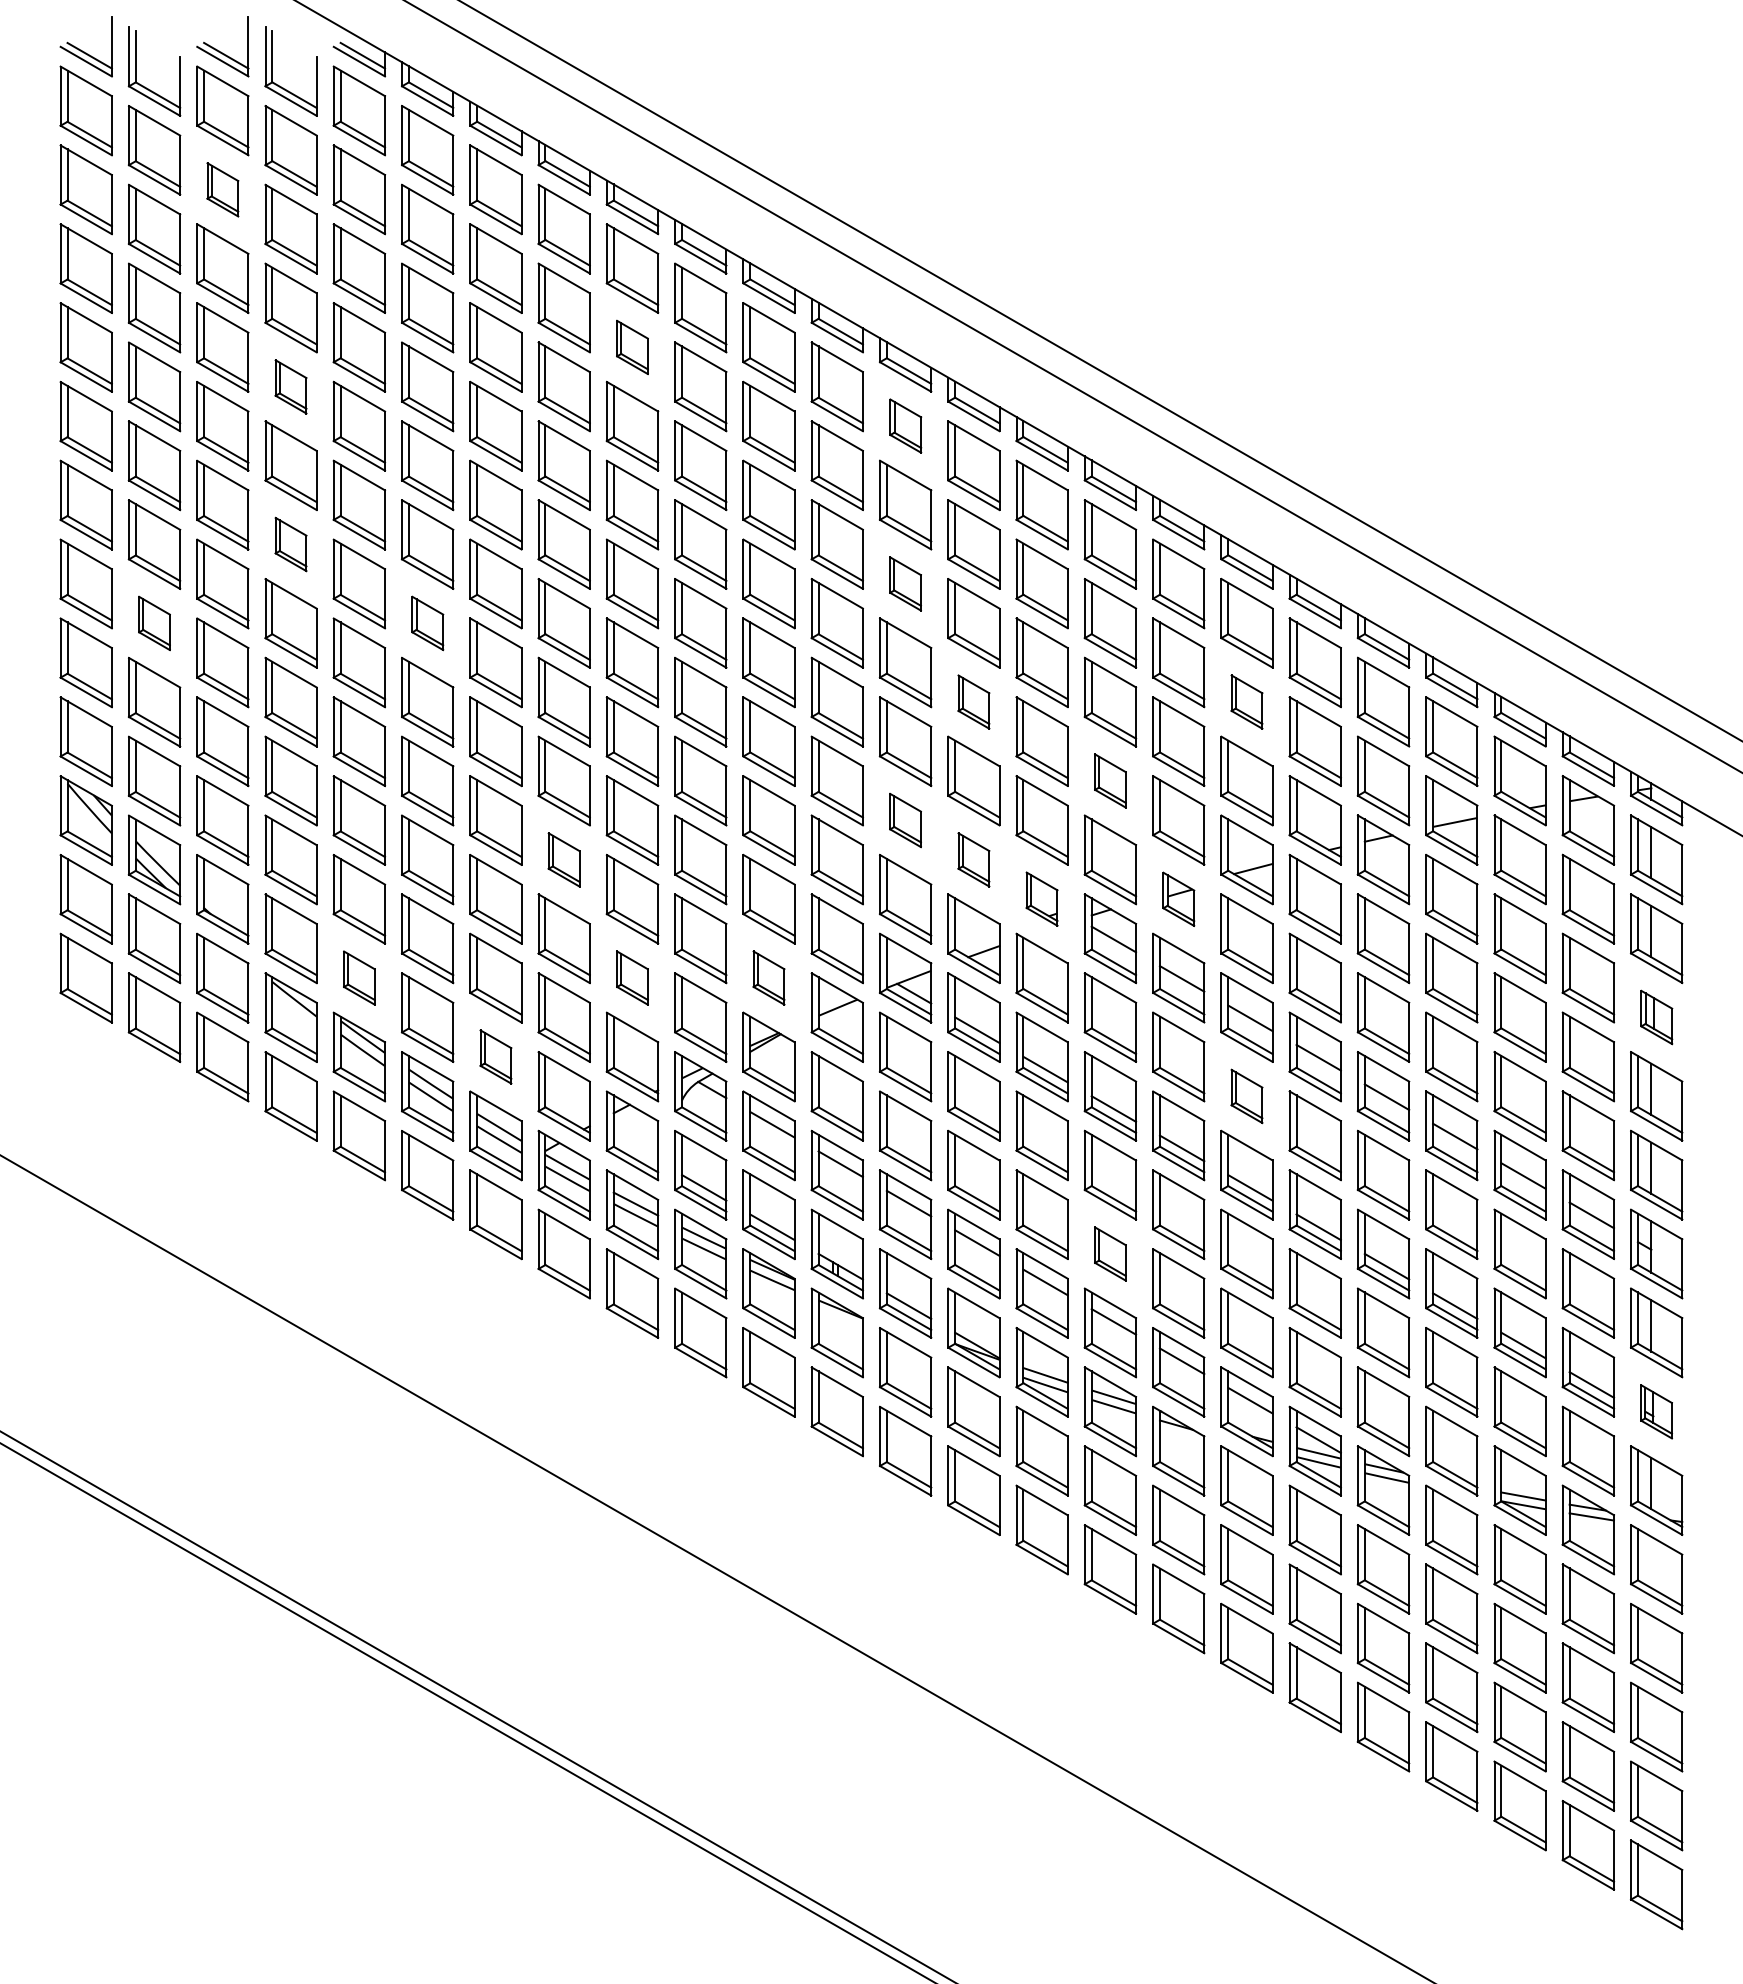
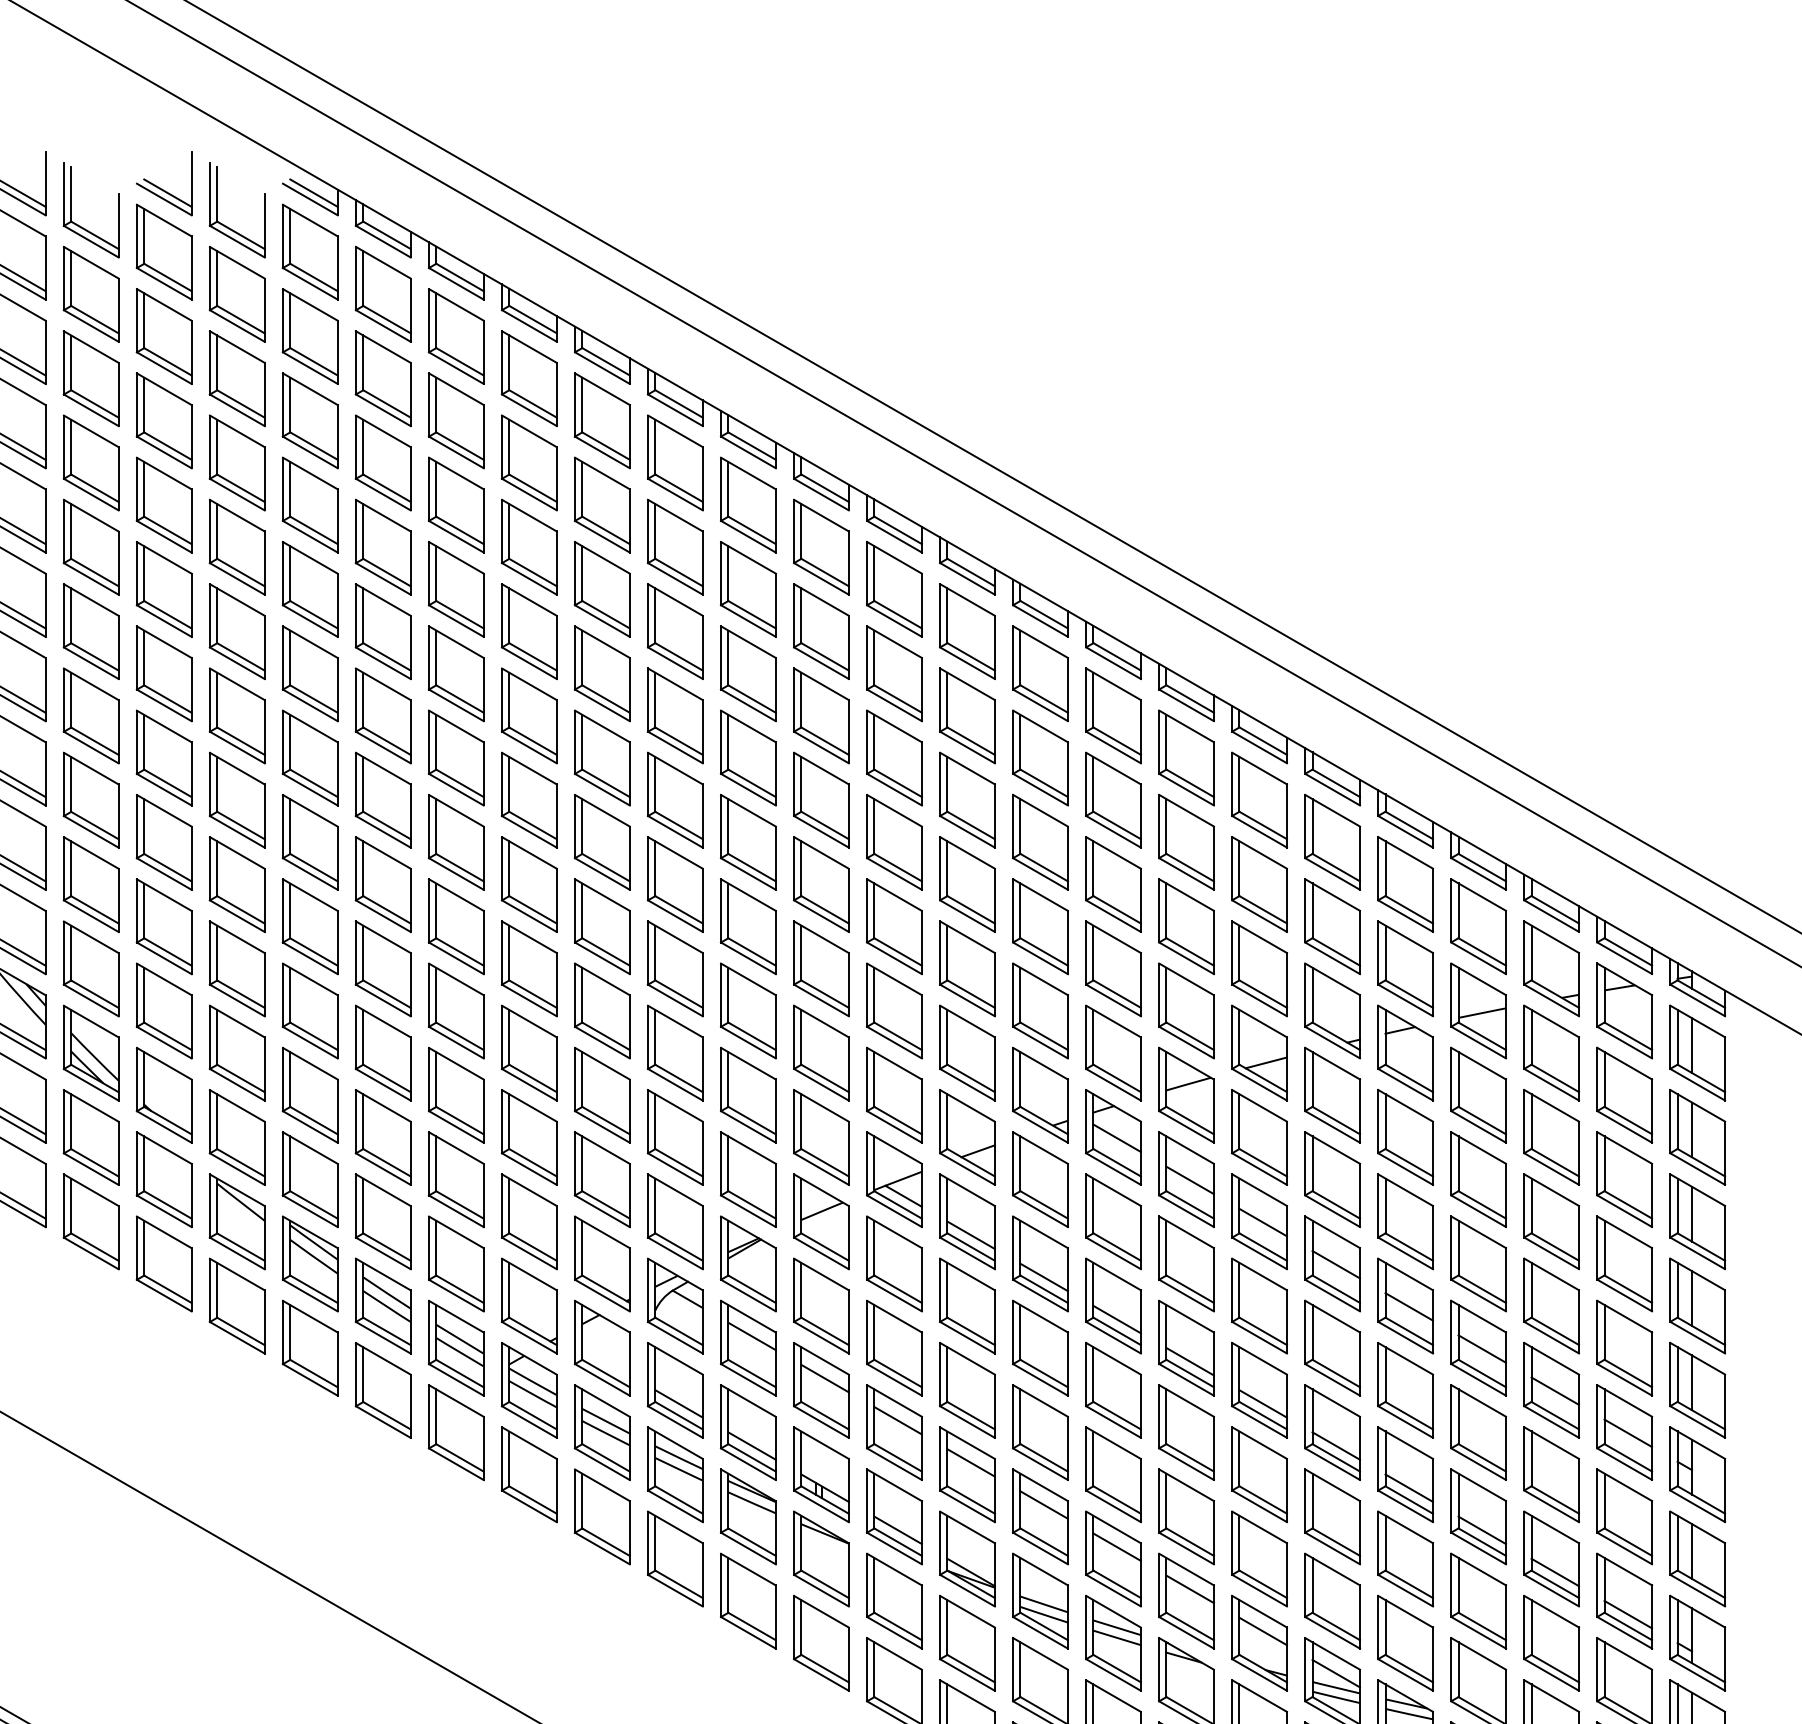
part: (222, 189) -> (163, 336), size x1.67
part: (632, 347) -> (602, 505), size x1.67
part: (290, 386) -> (236, 546), size x1.67
part: (905, 425) -> (894, 588), size x1.67
part: (290, 544) -> (236, 715), size x1.67
part: (905, 583) -> (894, 757), size x1.67
part: (154, 623) -> (91, 800), size x1.67
part: (427, 623) -> (383, 800), size x1.67
part: (973, 701) -> (967, 883), size x1.67
part: (1246, 701) -> (1259, 883), size x1.67
part: (1110, 780) -> (1113, 968), size x1.67
part: (905, 820) -> (894, 1011), size x1.67
part: (563, 859) -> (528, 1052), size x1.67
part: (973, 859) -> (967, 1052), size x1.67
part: (1041, 898) -> (1039, 1094), size x1.67
part: (1178, 899) -> (1186, 1095), size x1.67
part: (359, 977) -> (310, 1178), size x1.67
part: (632, 977) -> (602, 1178), size x1.67
part: (768, 977) -> (747, 1178), size x1.67
part: (1656, 1017) -> (1697, 1221), size x1.67
part: (495, 1056) -> (455, 1263), size x1.67
part: (1246, 1096) -> (1259, 1306), size x1.67
part: (1110, 1253) -> (1113, 1474), size x1.67
part: (1656, 1411) -> (1697, 1643), size x1.67

